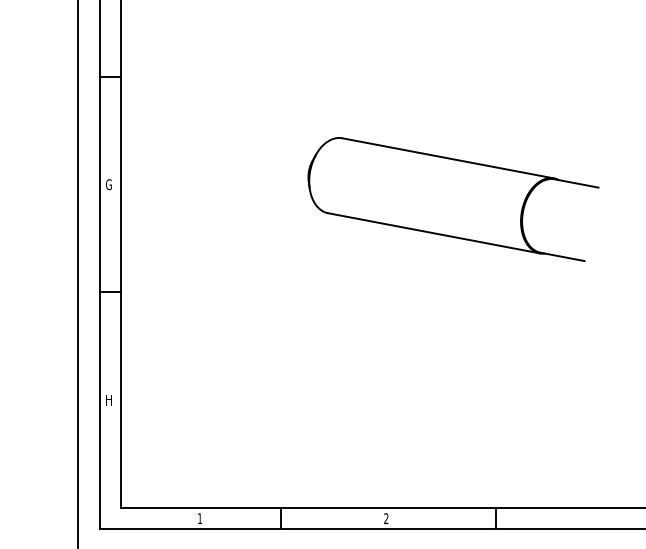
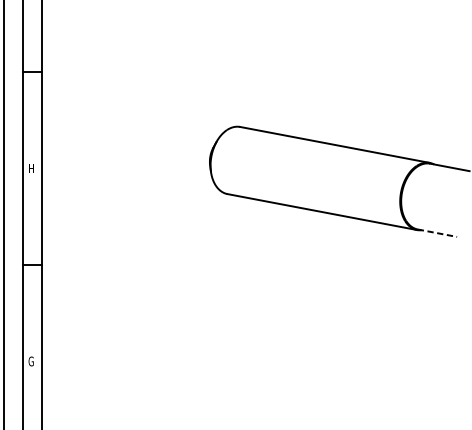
text: (108, 184) -> (30, 168), G -> H
line: (563, 257) -> (438, 233), solid -> dashed
text: (108, 399) -> (30, 360), H -> G

